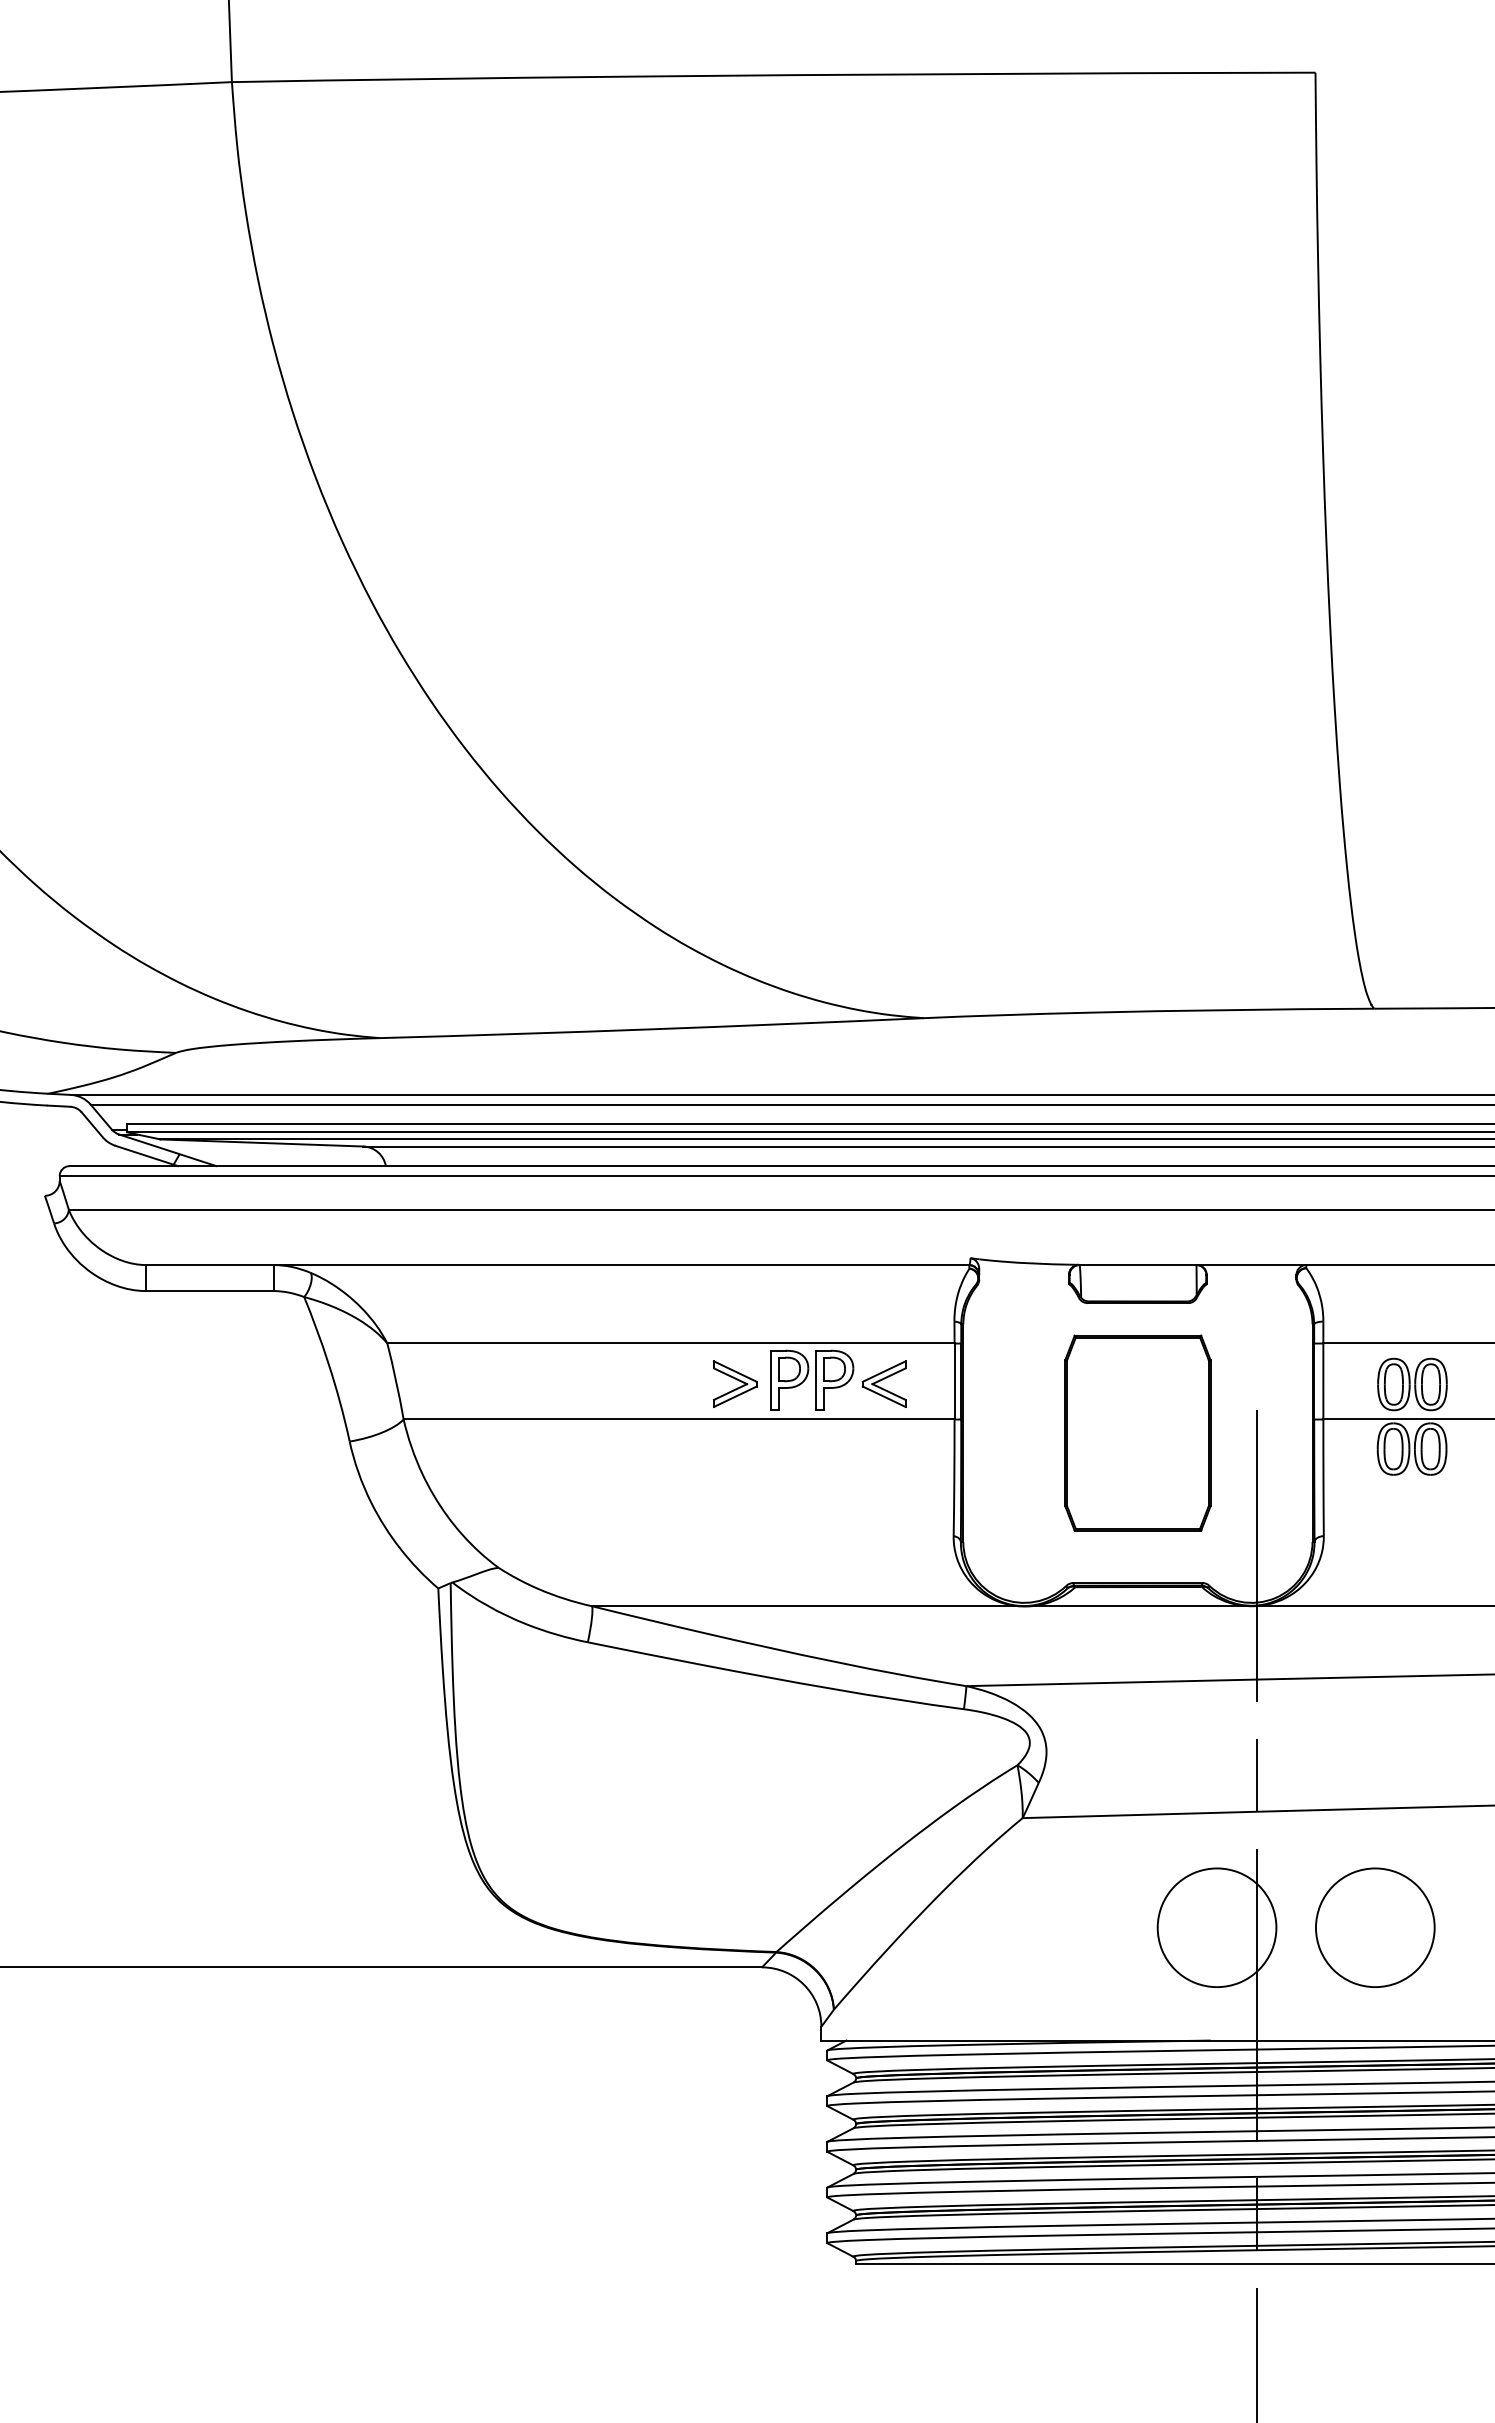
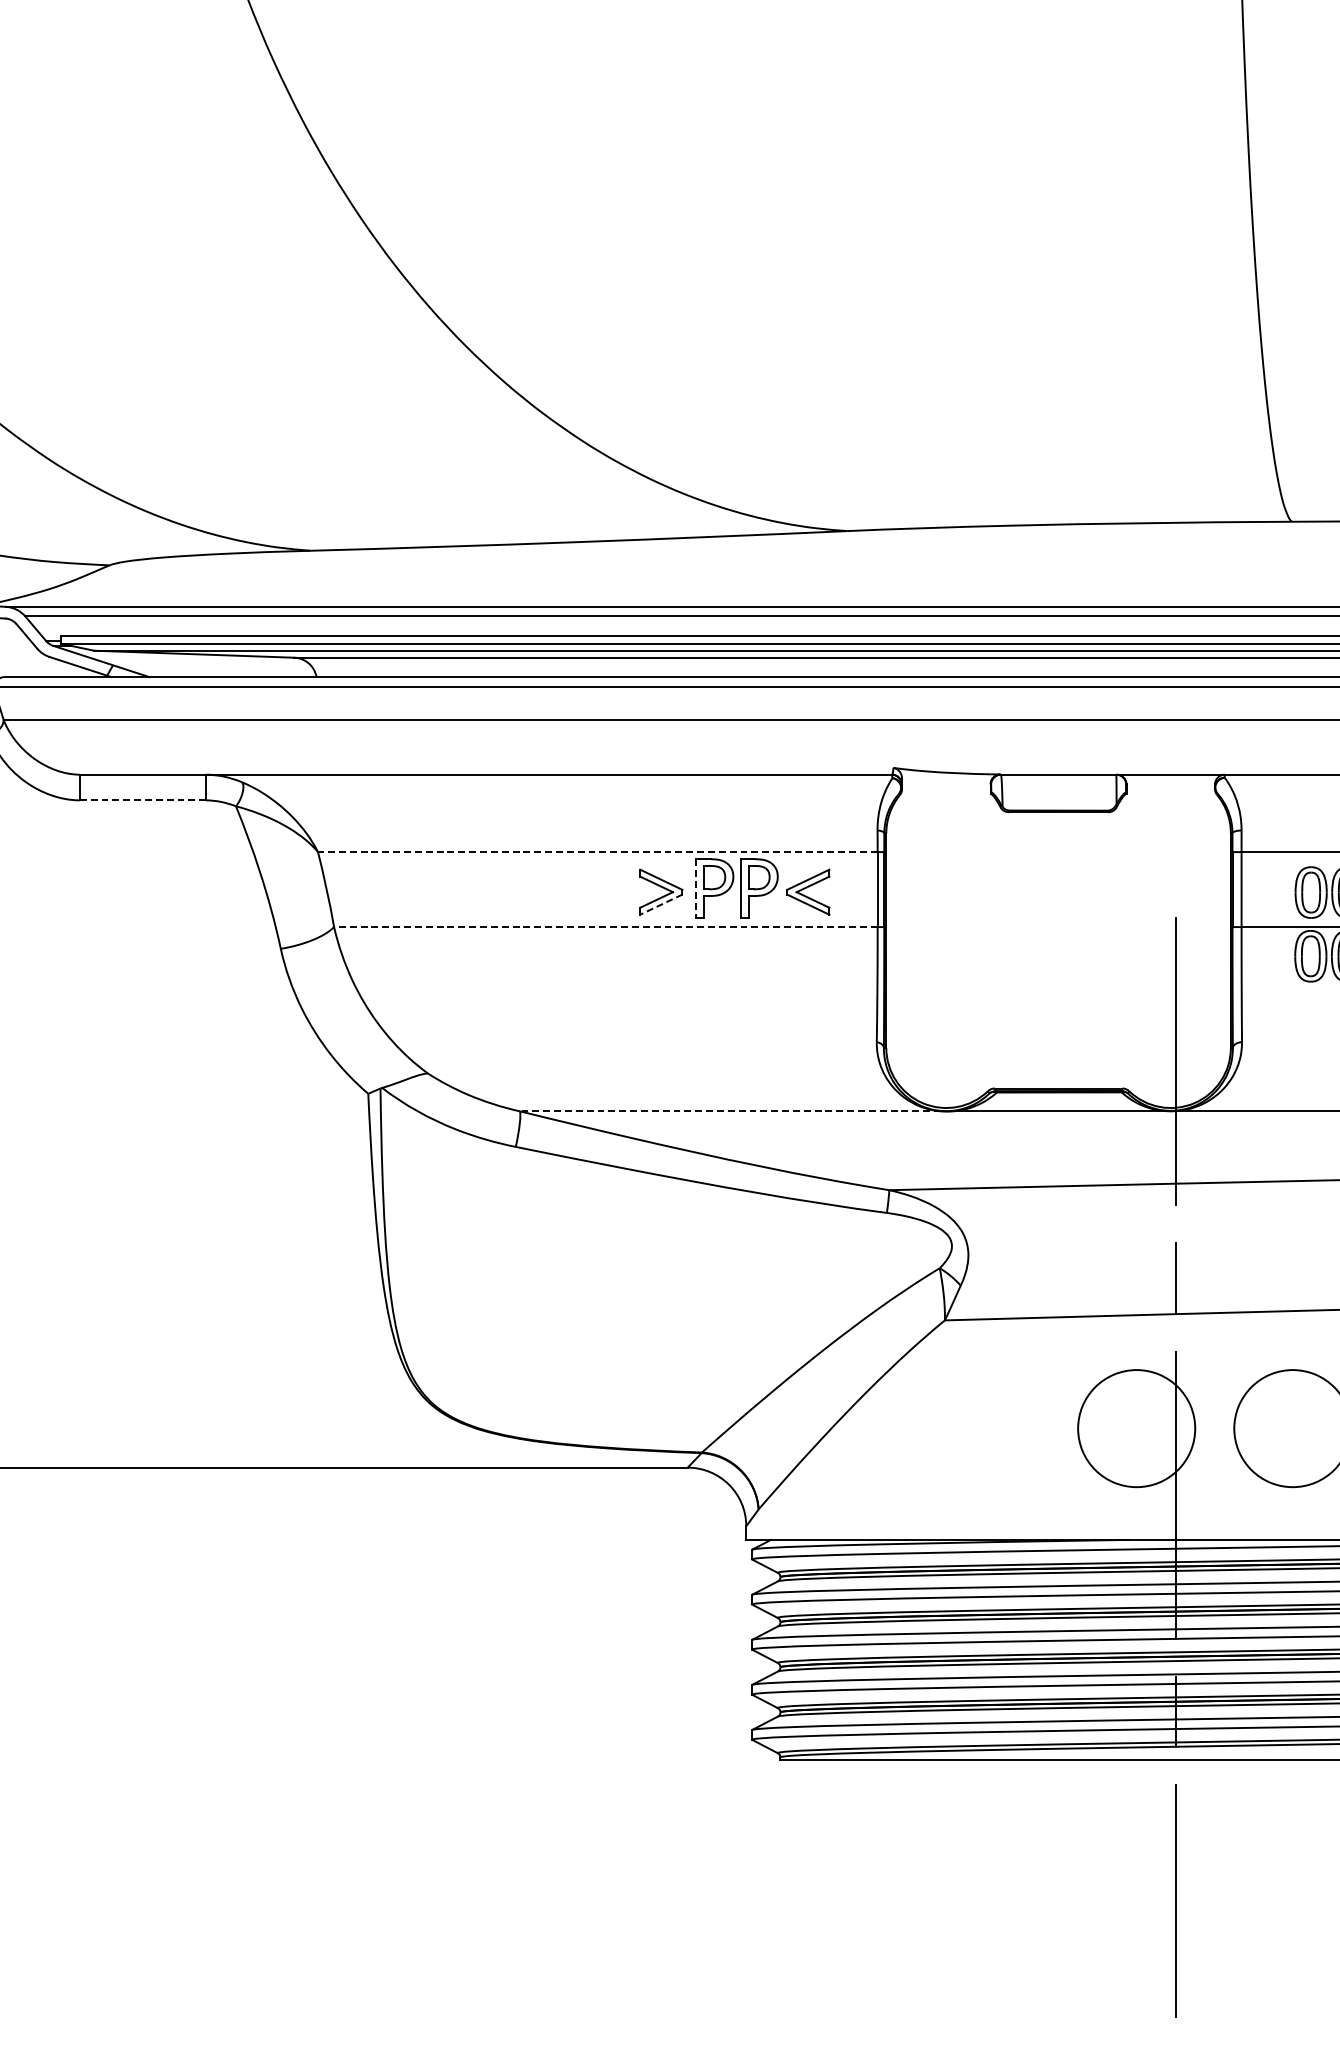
line: (209, 1291) -> (142, 800), solid -> dashed
line: (670, 1343) -> (597, 852), solid -> dashed
line: (770, 1380) -> (696, 888), solid -> dashed
line: (735, 1396) -> (661, 904), solid -> dashed
line: (678, 1419) -> (605, 927), solid -> dashed
part: (1137, 1432) -> (1058, 939), removed
line: (804, 1606) -> (729, 1111), solid -> dashed

